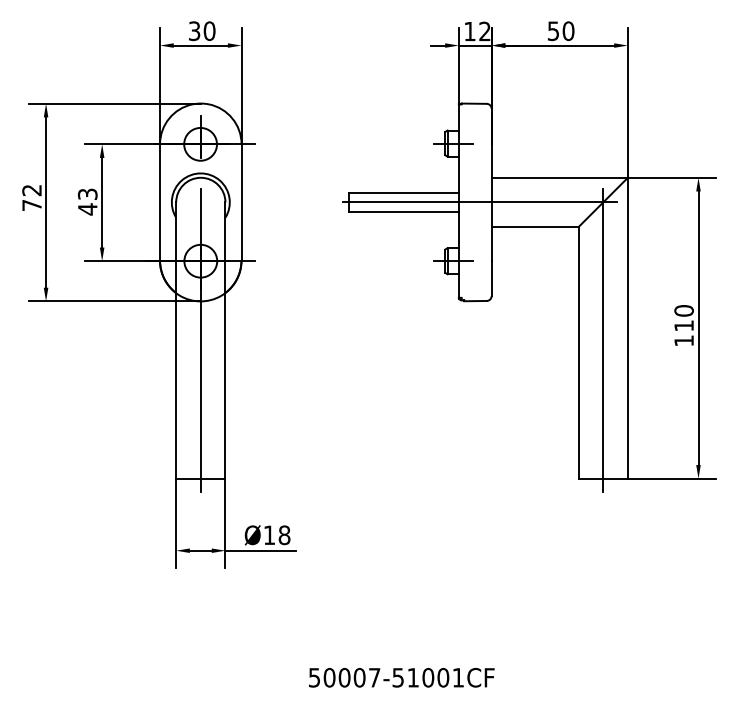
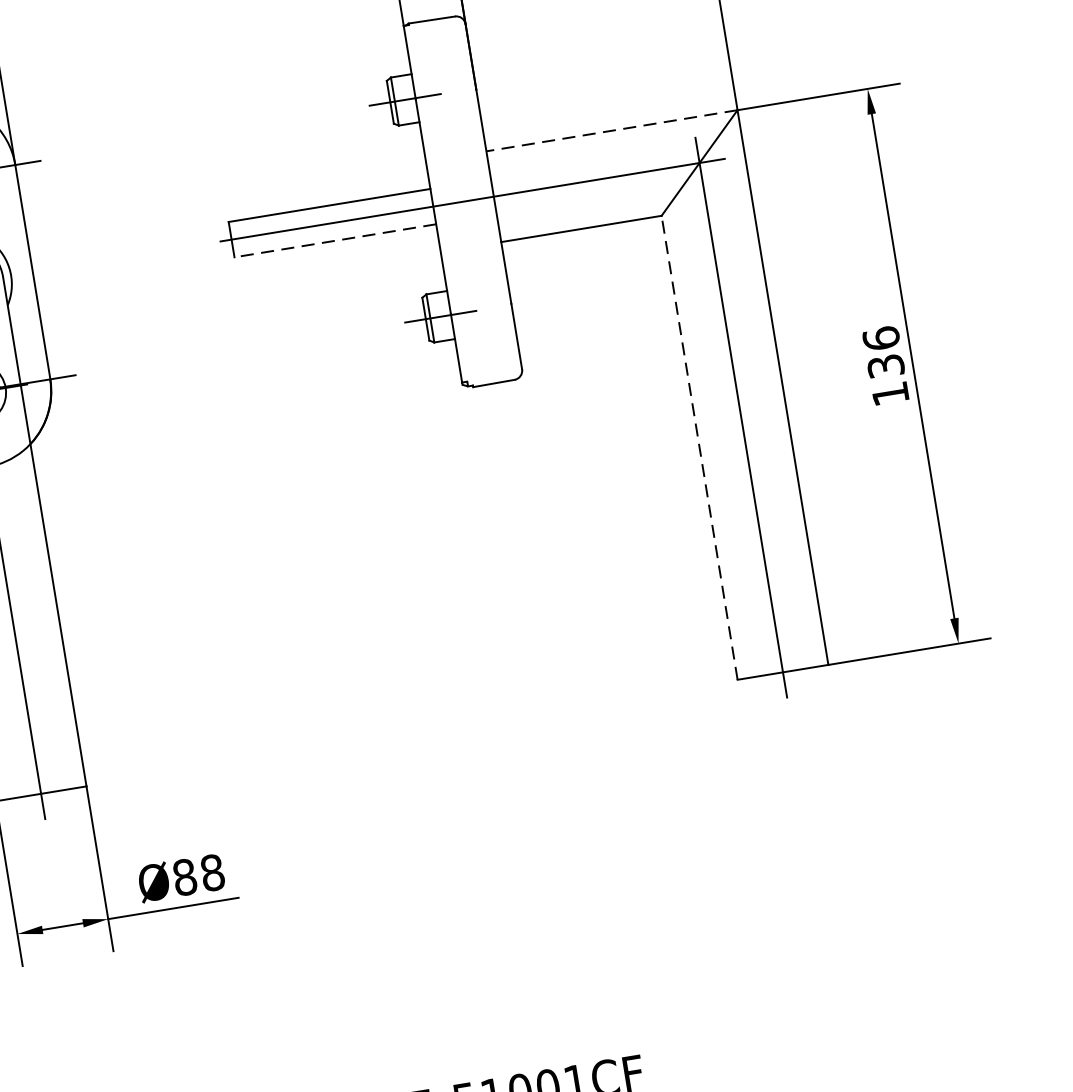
line: (559, 177) -> (611, 130), solid -> dashed
line: (404, 212) -> (336, 241), solid -> dashed
text: (683, 317) -> (882, 350), 110 -> 136
line: (578, 352) -> (699, 447), solid -> dashed
text: (269, 535) -> (184, 877), 18 -> 88

